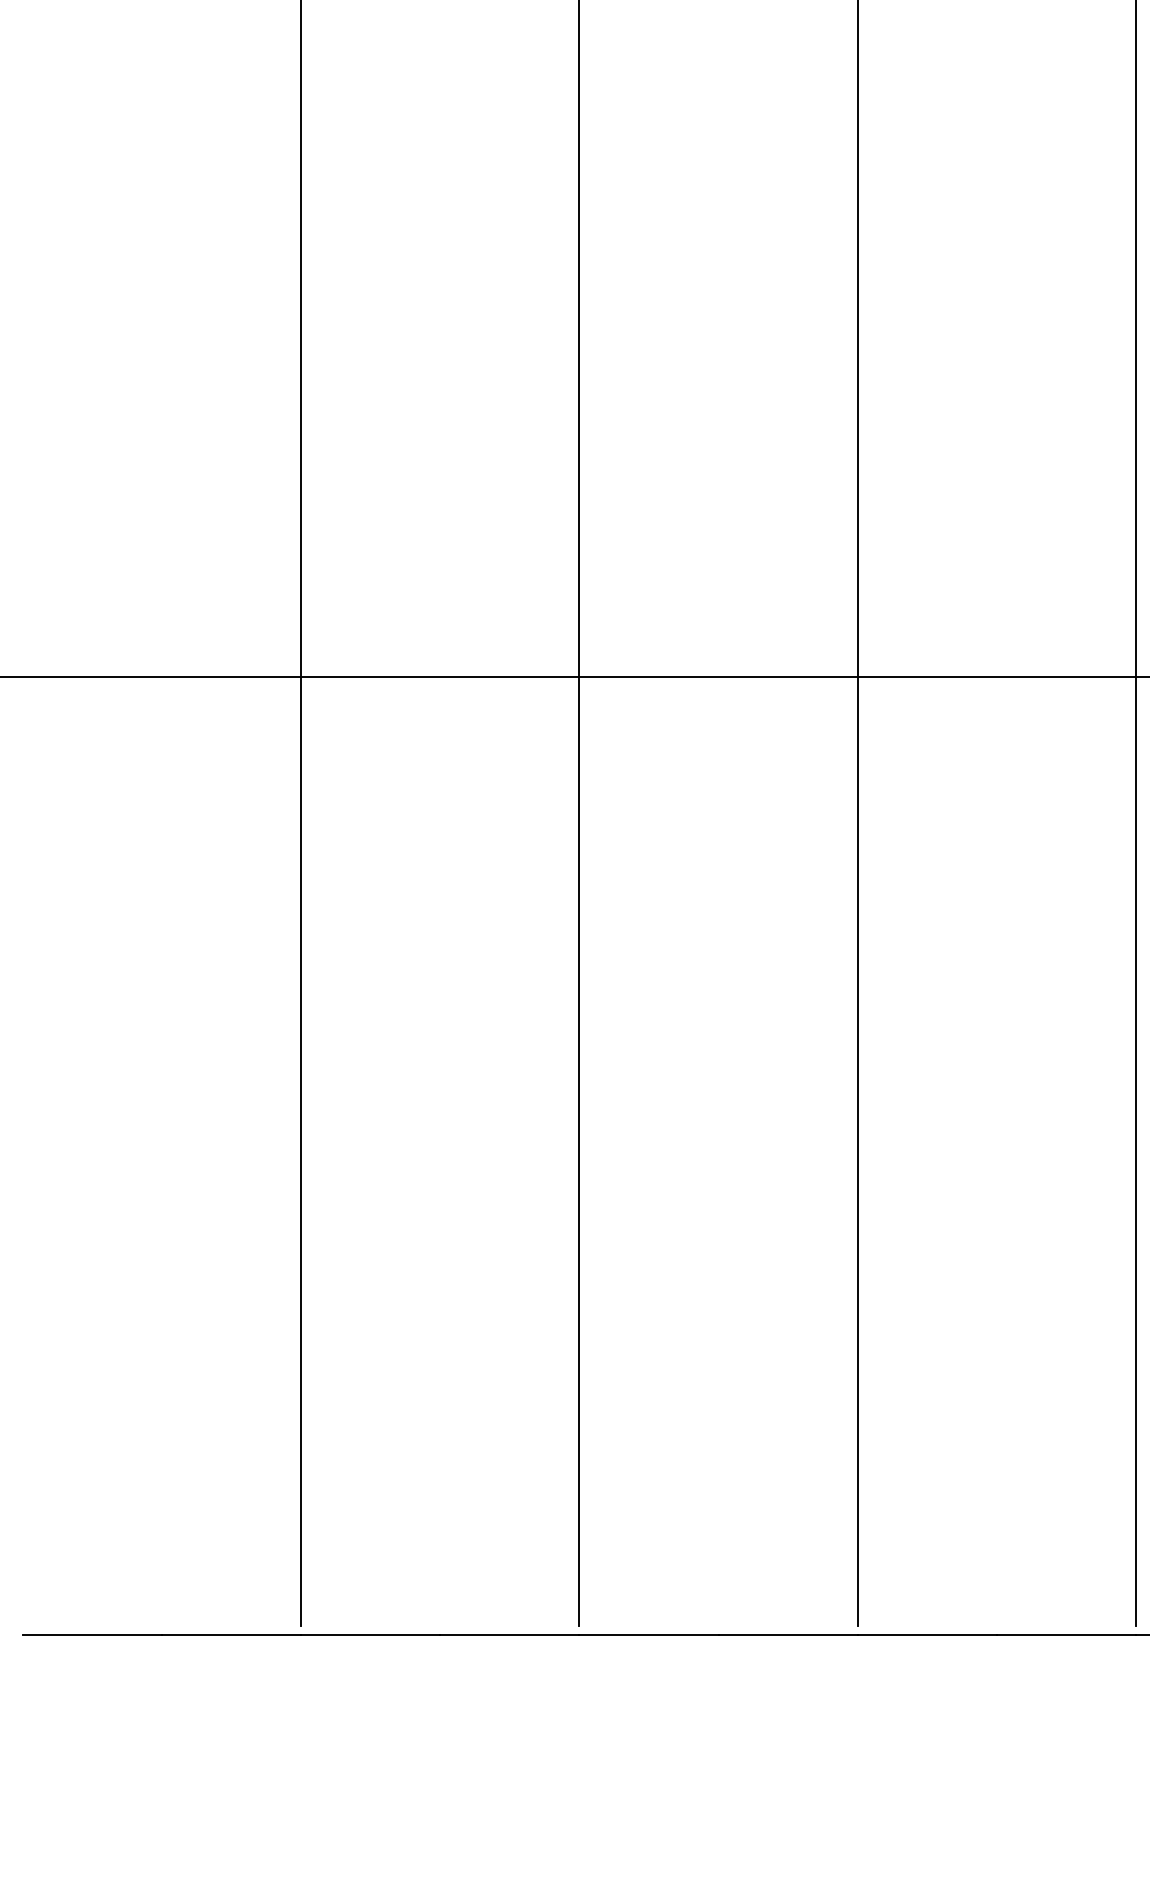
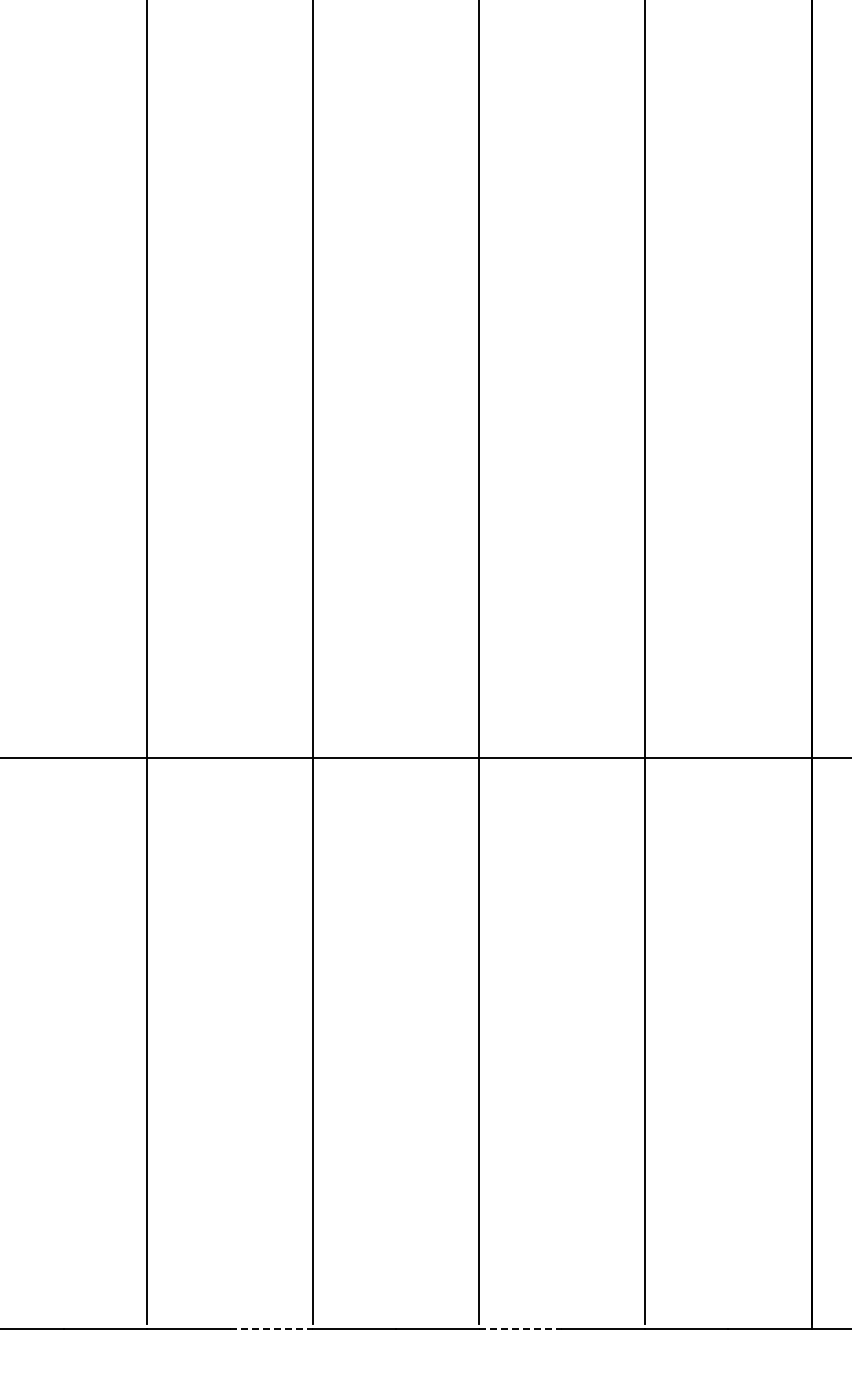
line: (509, 1634) -> (271, 1329), solid -> dashed
line: (926, 1634) -> (520, 1329), solid -> dashed

